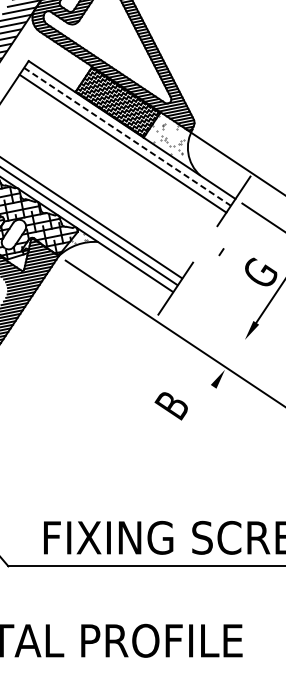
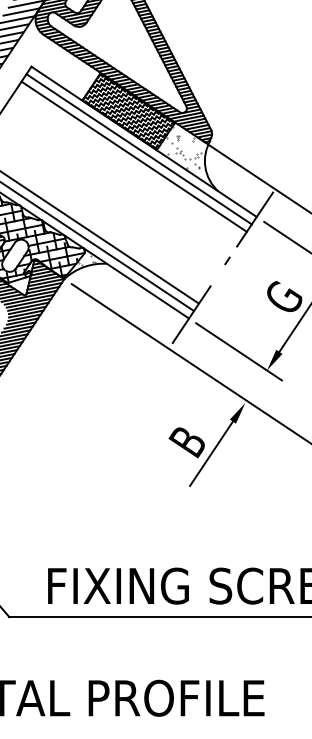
line: (127, 137) -> (139, 149), dashed -> solid
line: (221, 251) -> (227, 260), moved
line: (218, 322) -> (238, 351), added
line: (193, 416) -> (211, 453), added

